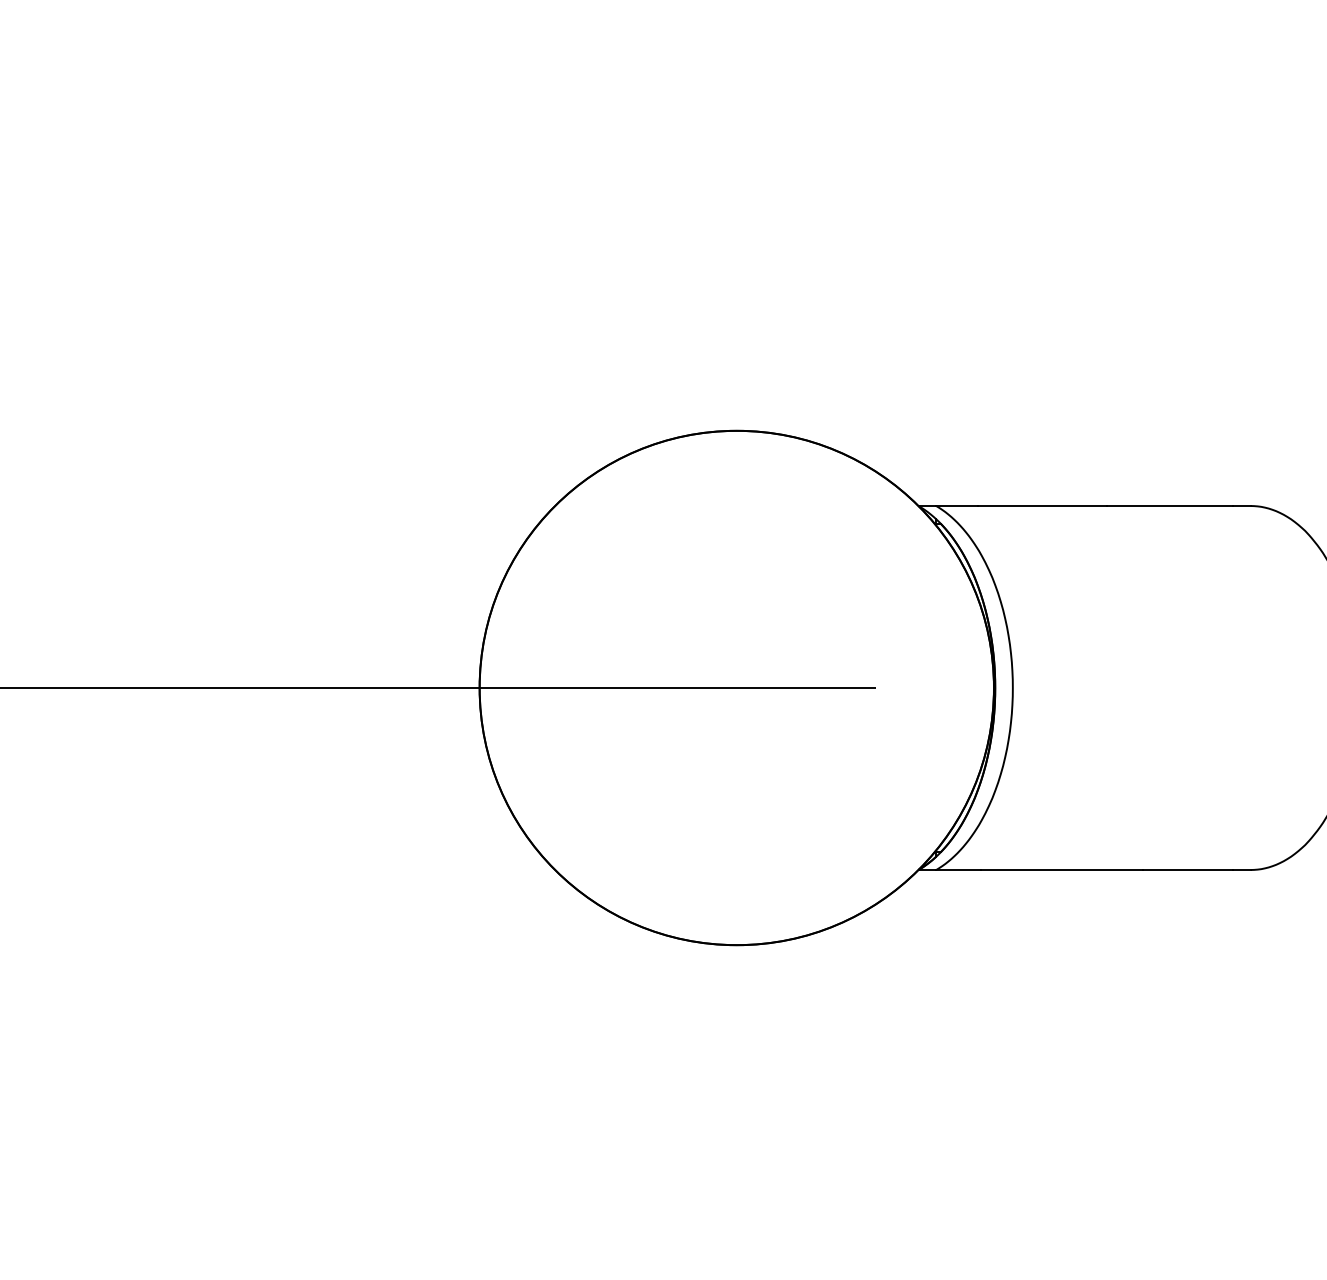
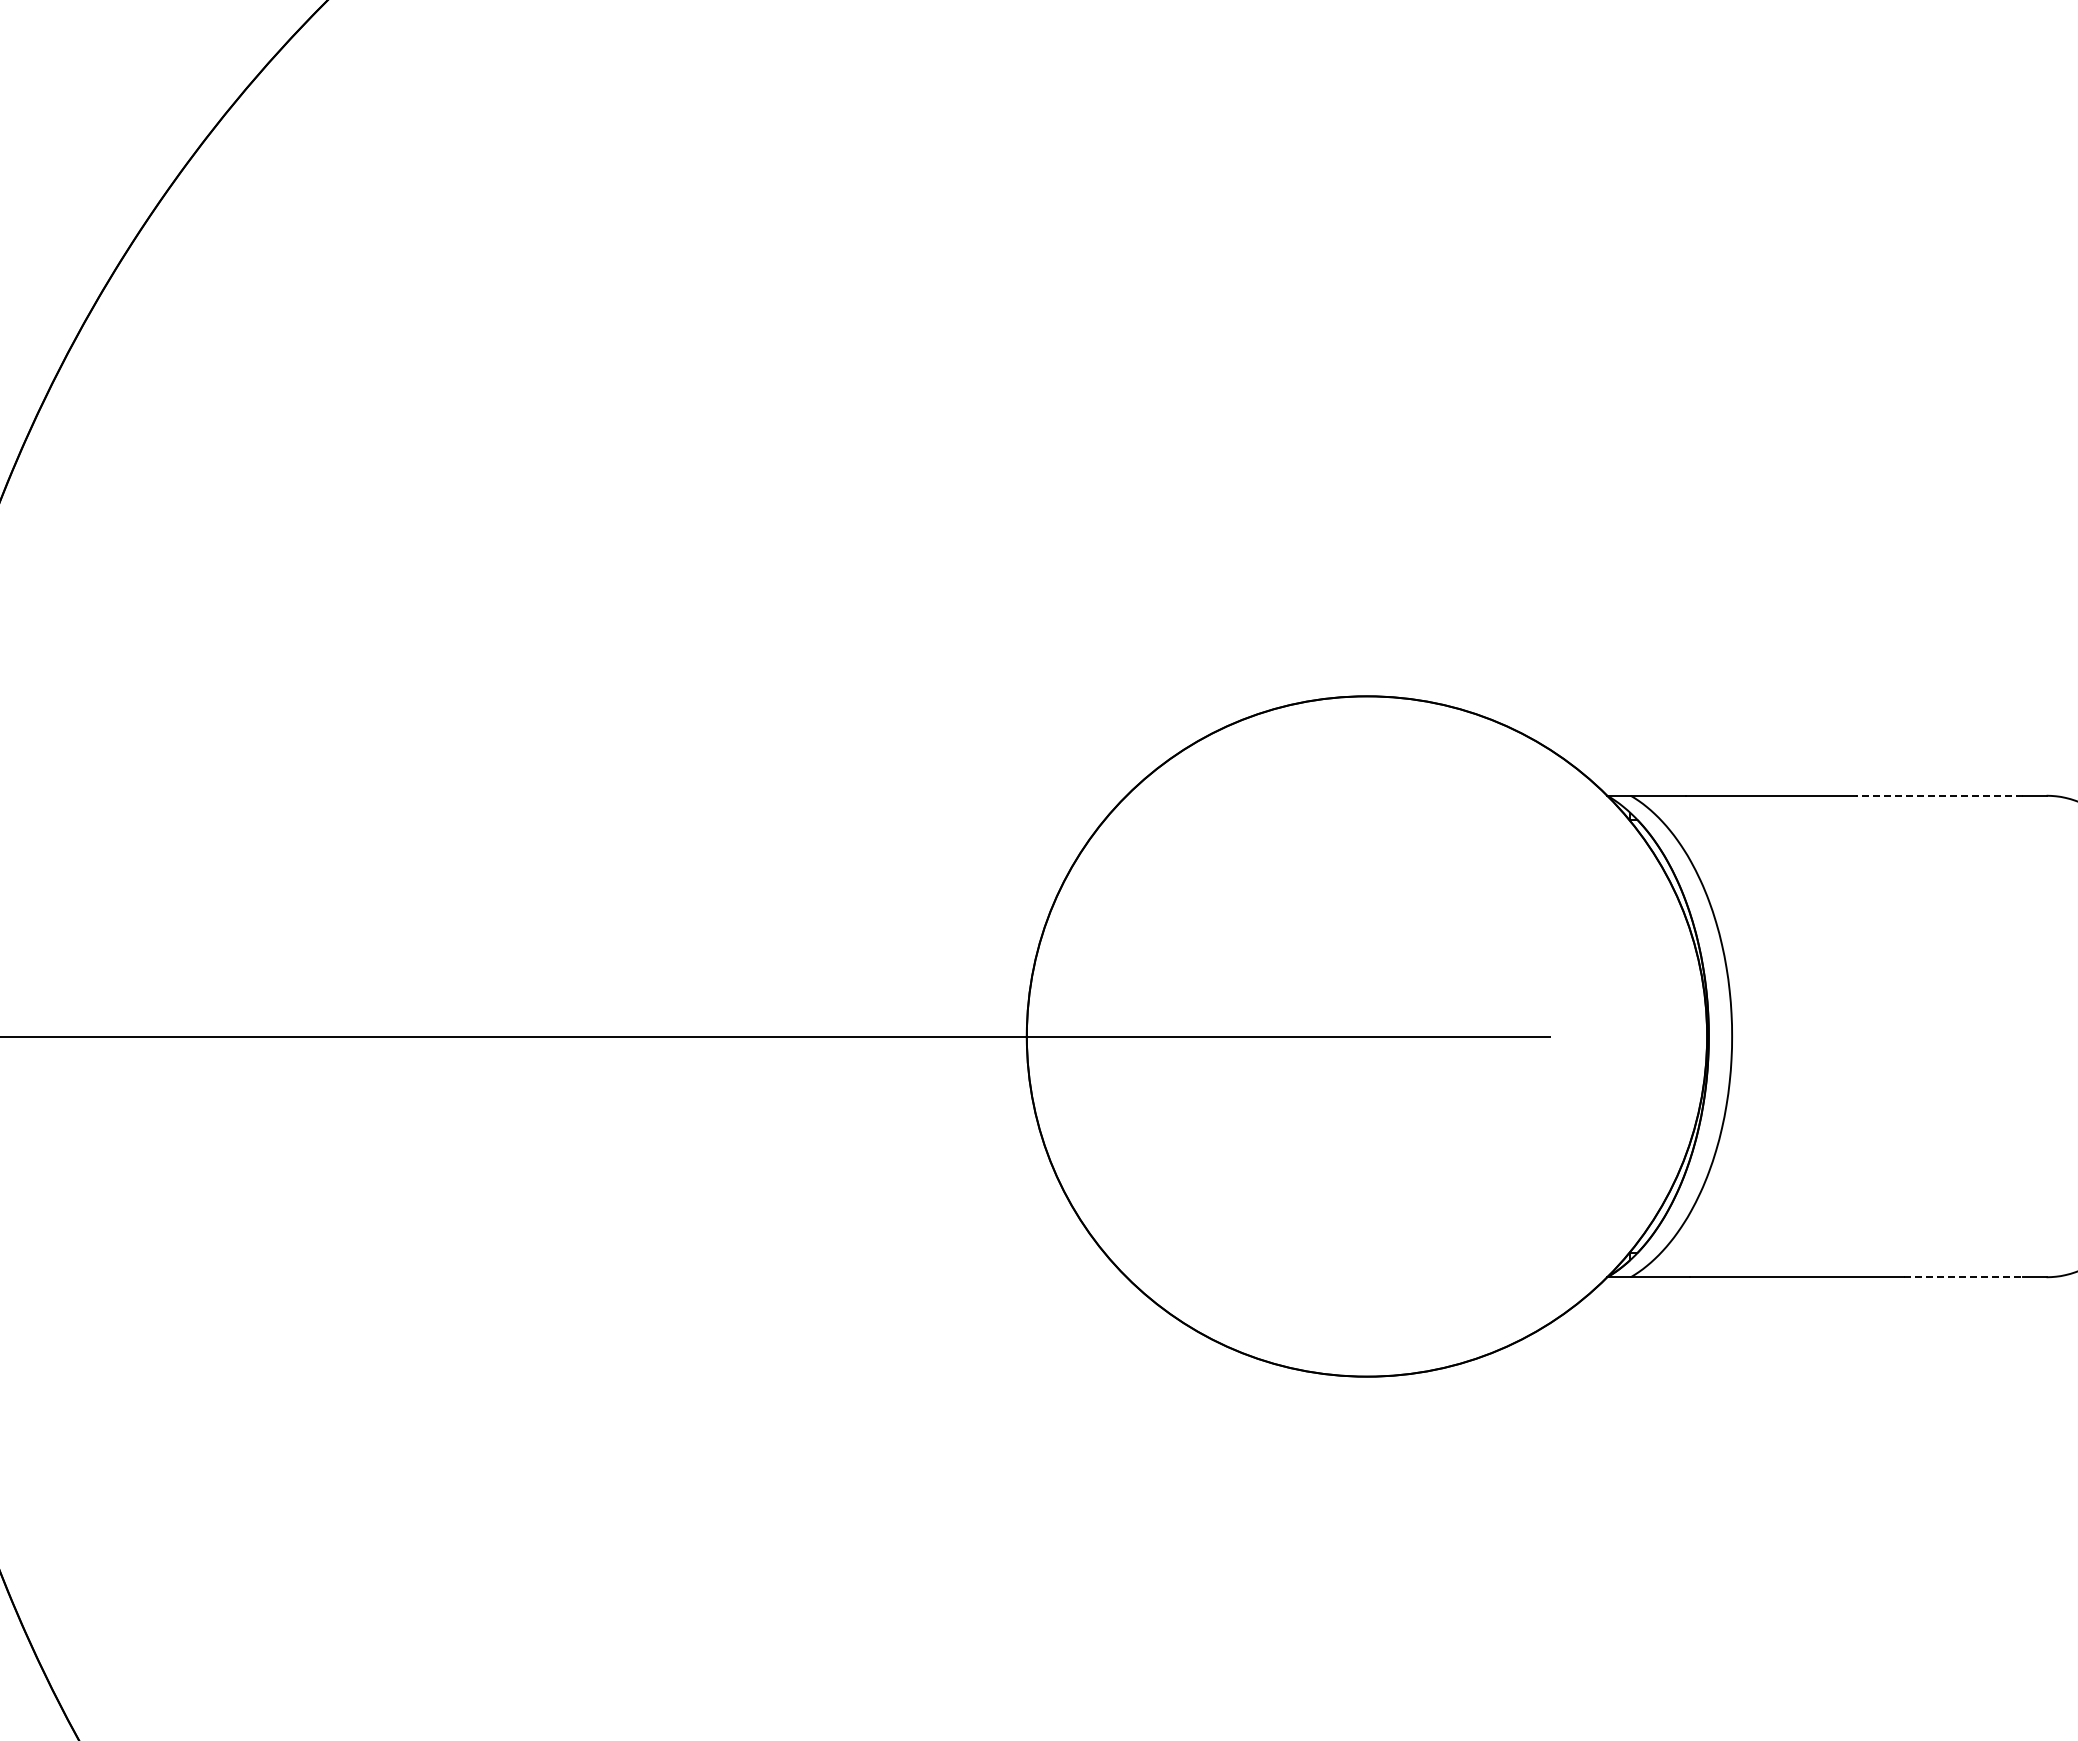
line: (1169, 505) -> (1939, 795), solid -> dashed
line: (1188, 870) -> (1964, 1277), solid -> dashed

